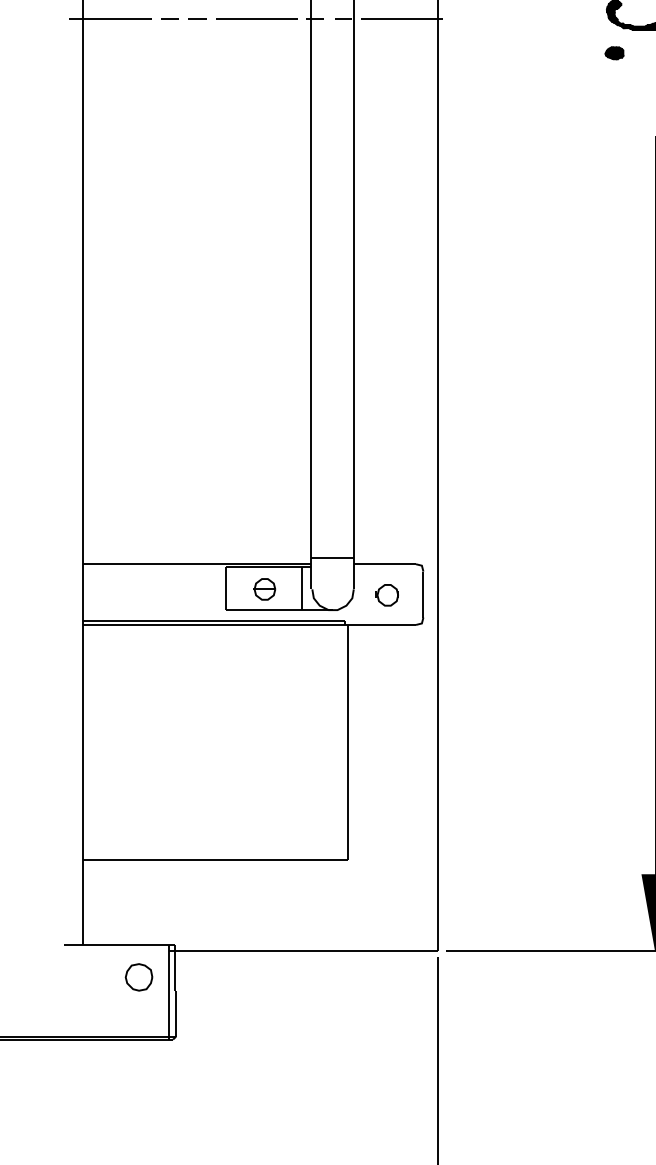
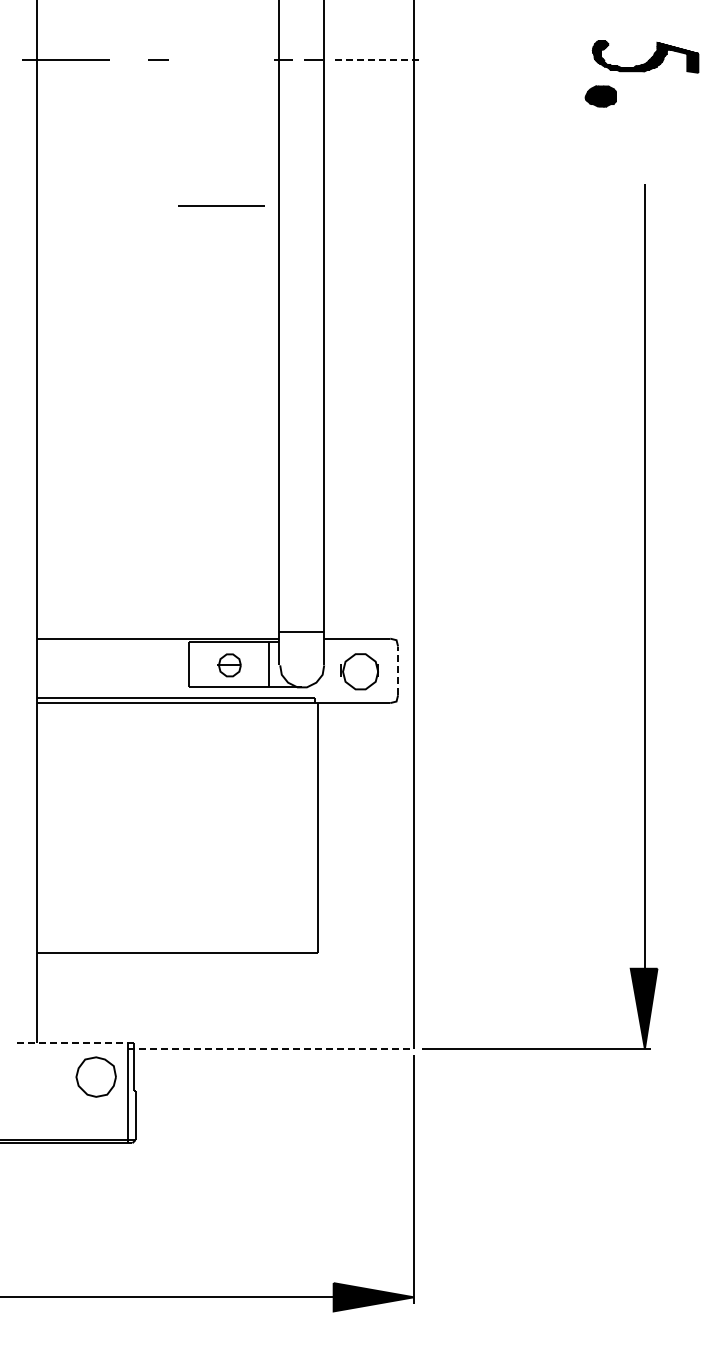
line: (170, 18) -> (129, 59), removed
line: (257, 18) -> (221, 205), moved
line: (401, 19) -> (374, 60), solid -> dashed
part: (614, 52) -> (600, 95), size x1.6
line: (423, 594) -> (398, 670), solid -> dashed
part: (387, 595) -> (359, 671), size x1.6
line: (119, 944) -> (75, 1042), solid -> dashed
line: (304, 950) -> (271, 1048), solid -> dashed
part: (139, 977) -> (96, 1077), size x1.4

